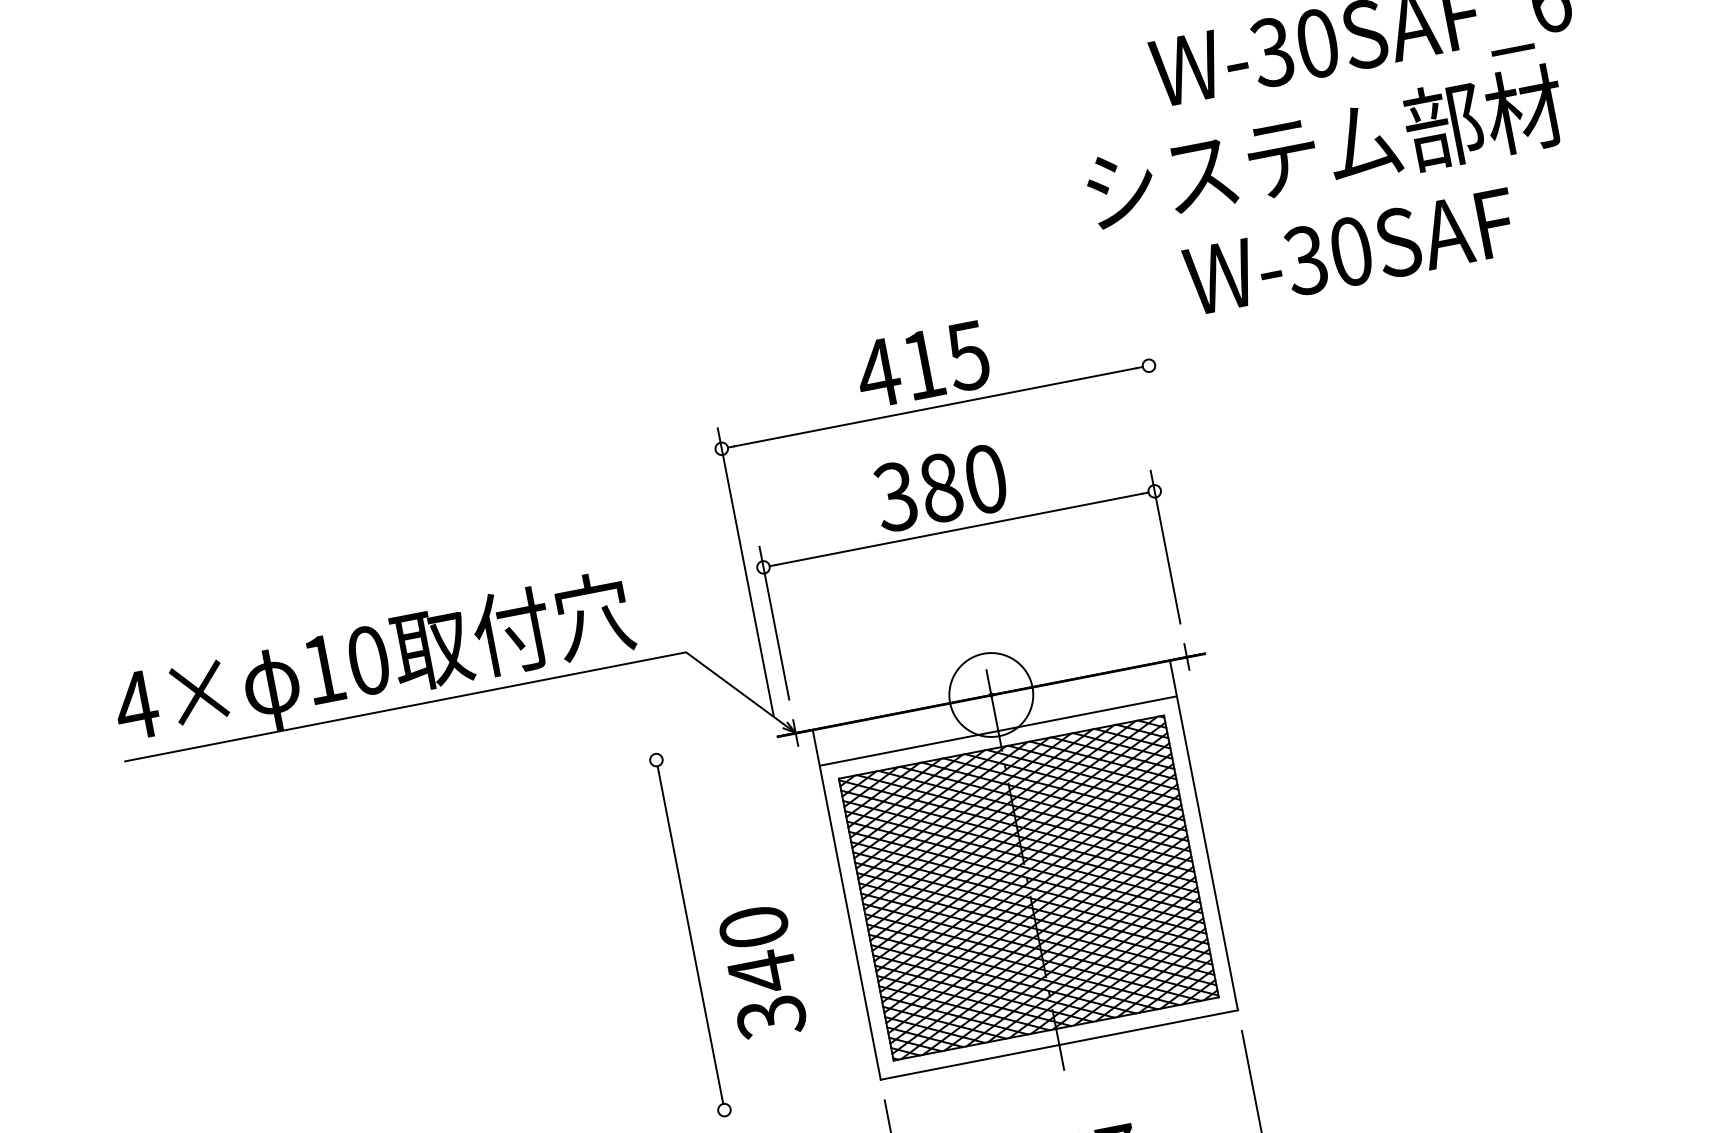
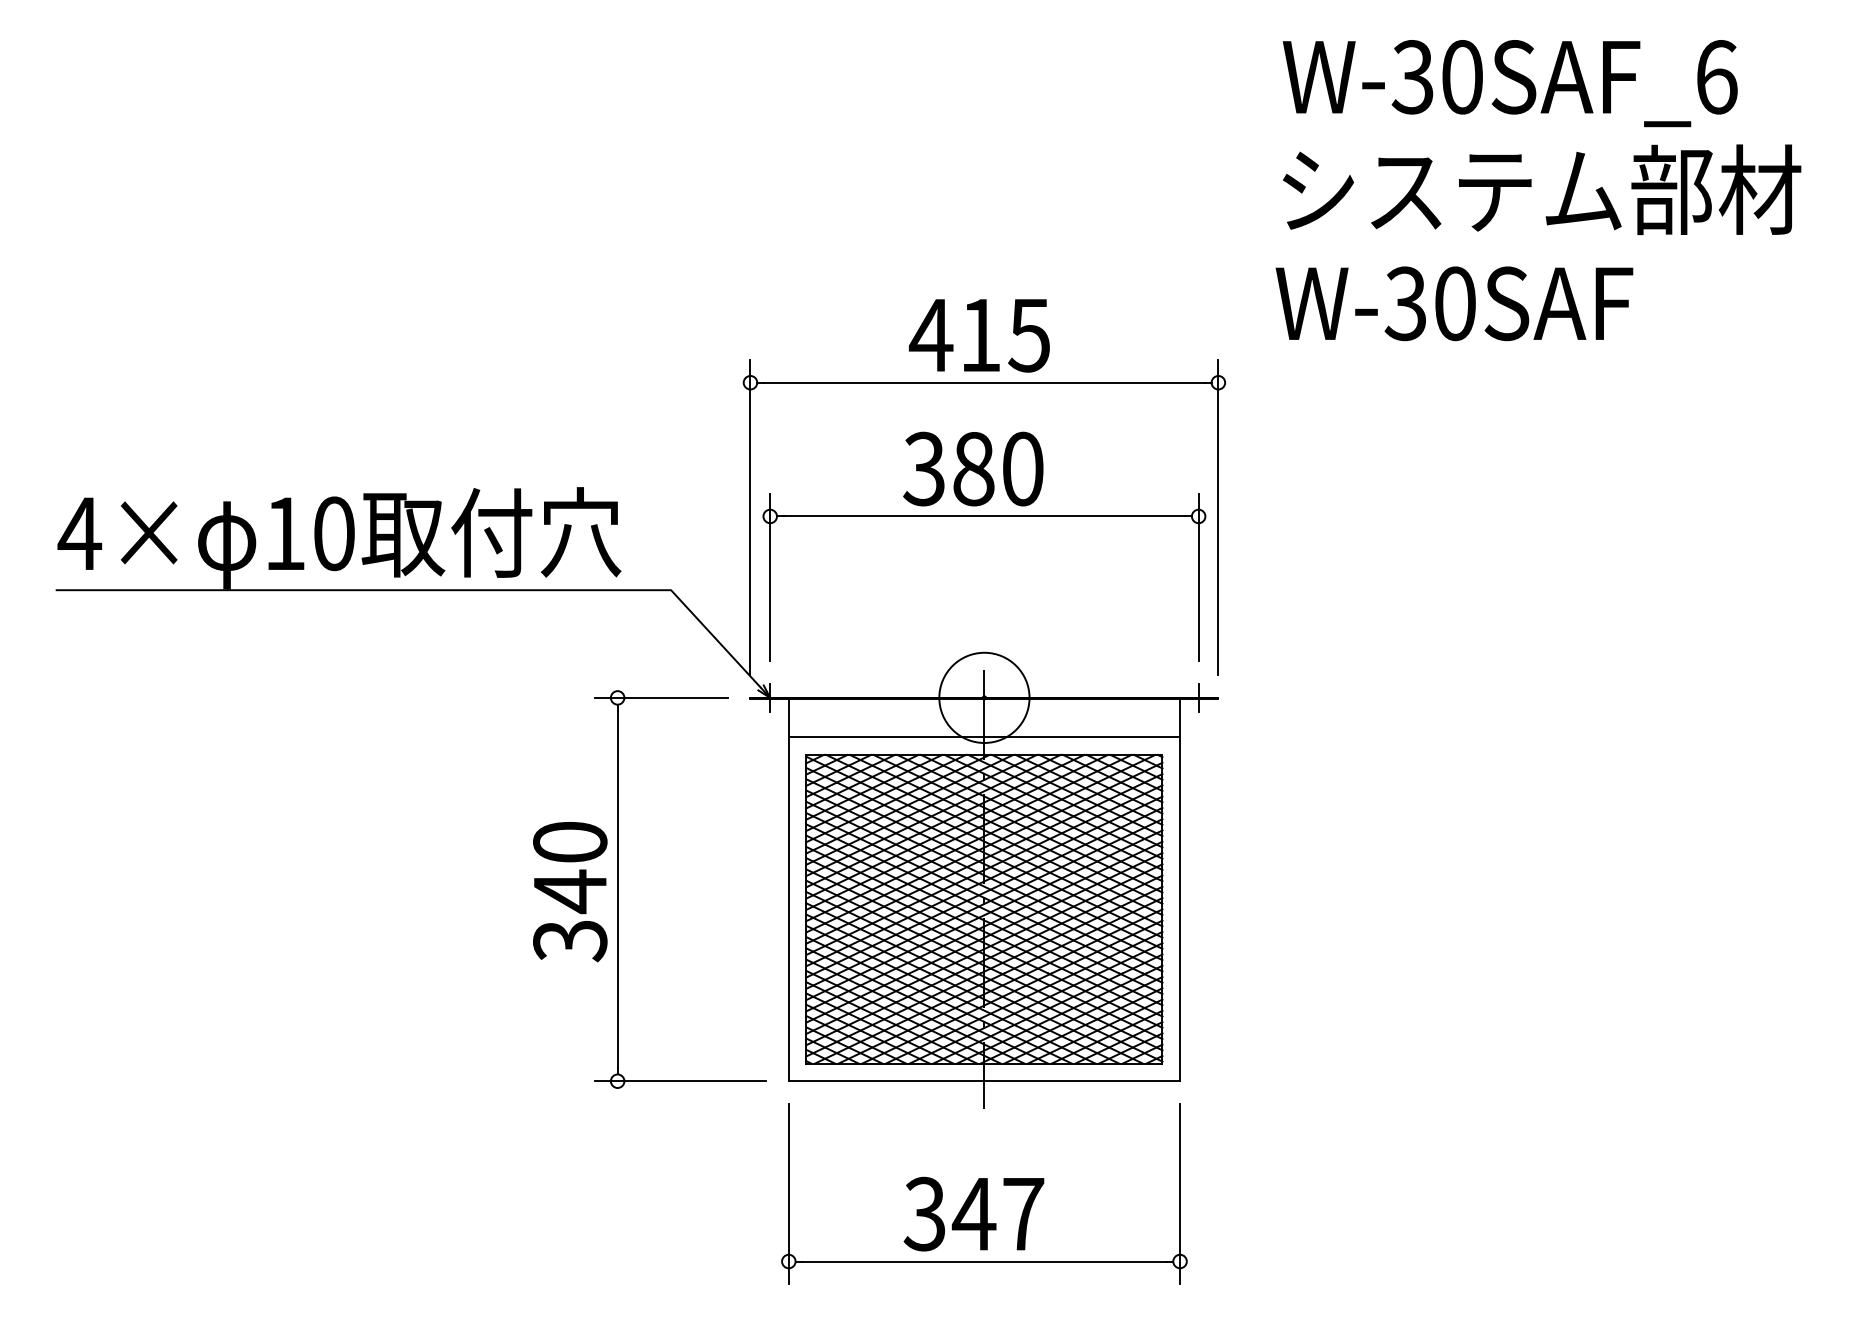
text: (1325, 148) -> (1542, 189), moved
line: (1172, 488) -> (1218, 517), added
line: (696, 751) -> (661, 697), added
text: (763, 973) -> (570, 892), moved
line: (781, 1099) -> (680, 1081), added

